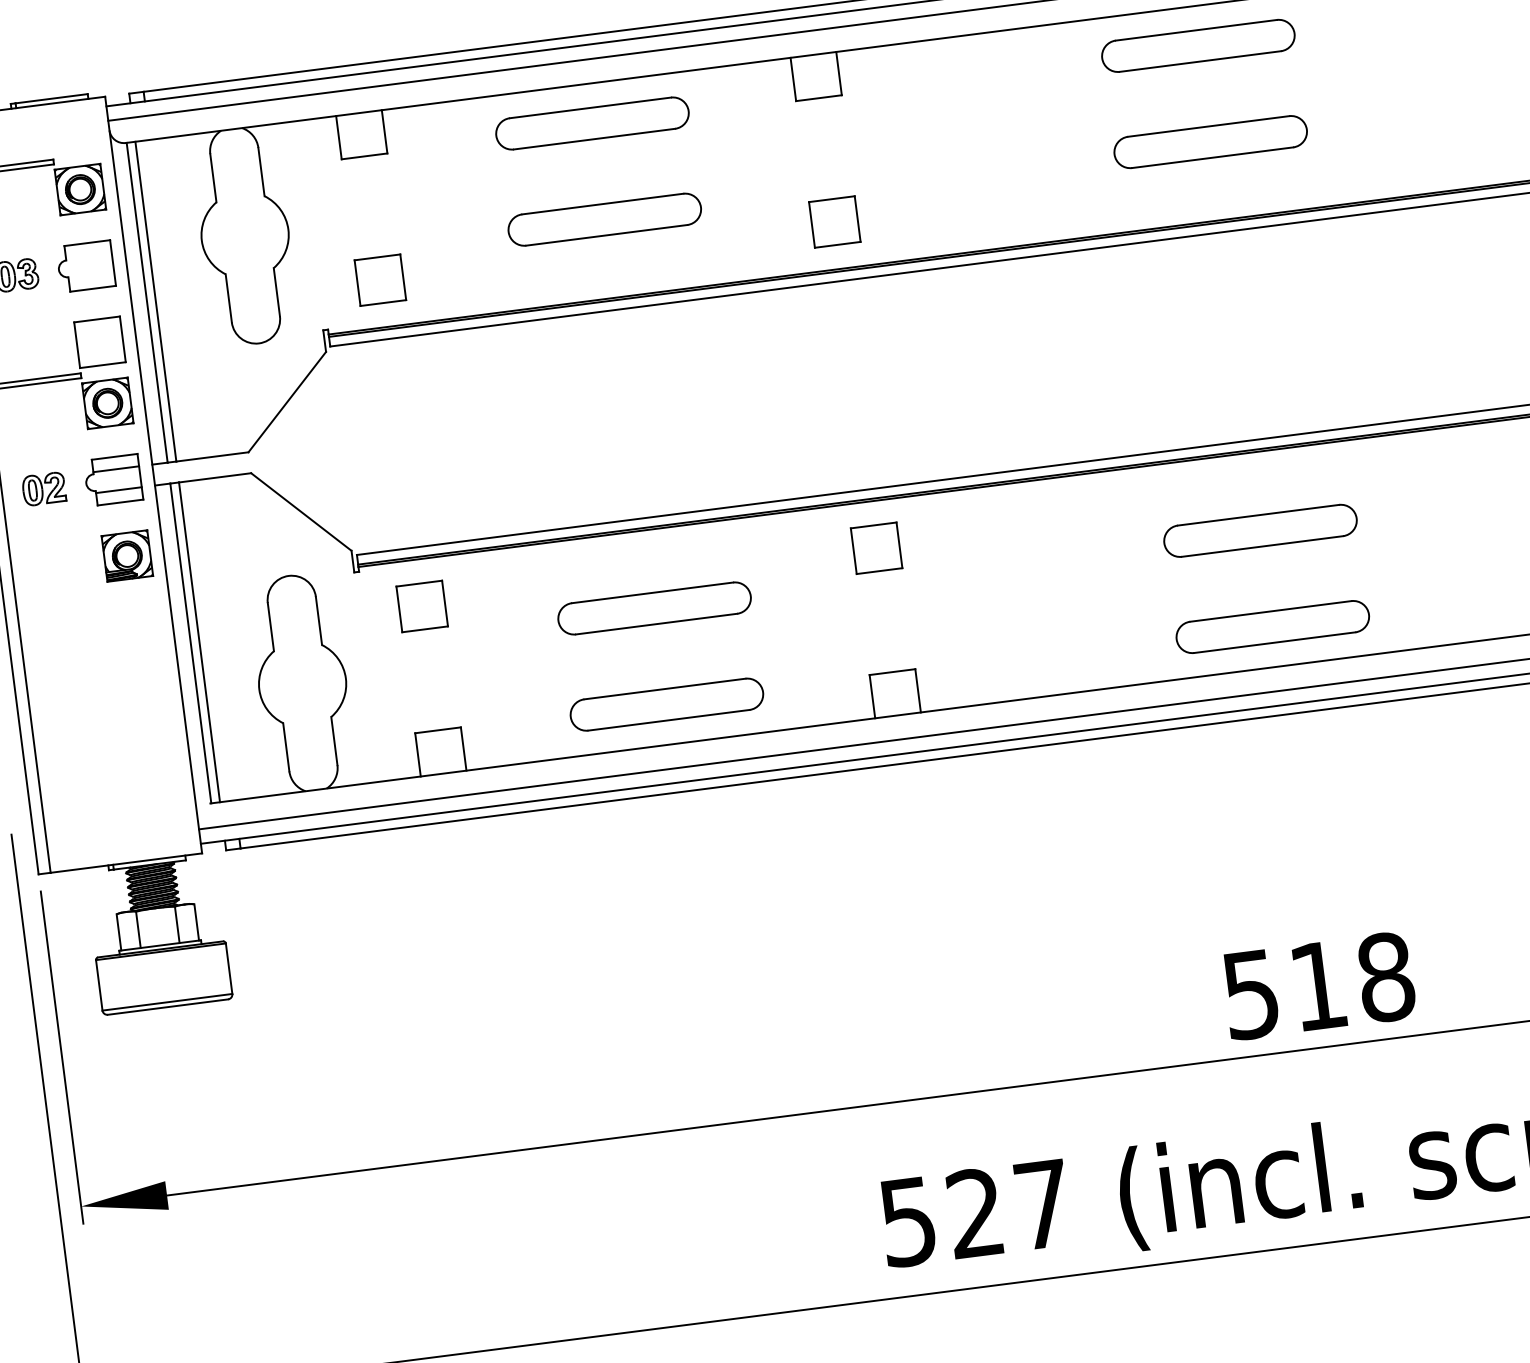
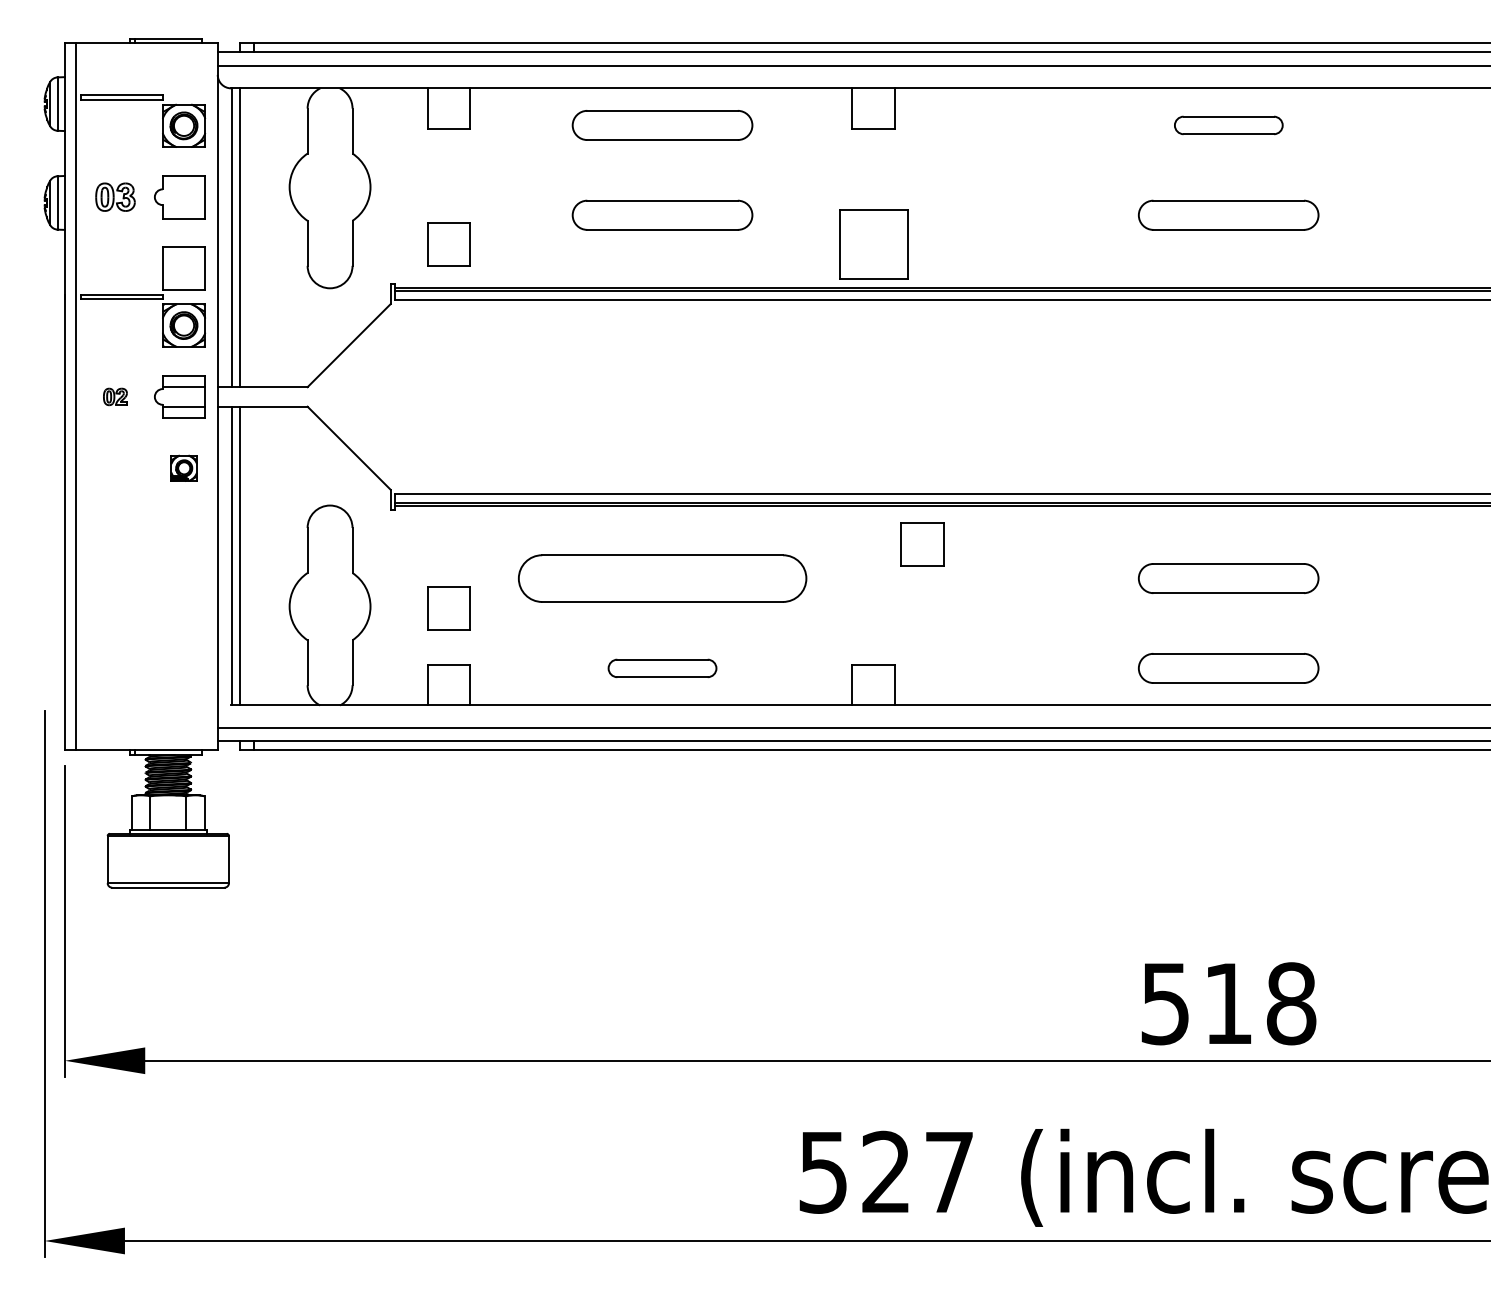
part: (1198, 46) -> (1228, 125), size x0.6
part: (834, 222) -> (873, 244), size x1.6
part: (44, 488) -> (115, 396), size x0.6
part: (876, 548) -> (922, 544), moved
part: (127, 556) -> (184, 468), size x0.6
part: (421, 606) -> (448, 608), moved
part: (654, 608) -> (662, 578), size x1.6
part: (666, 704) -> (662, 668), size x0.6

